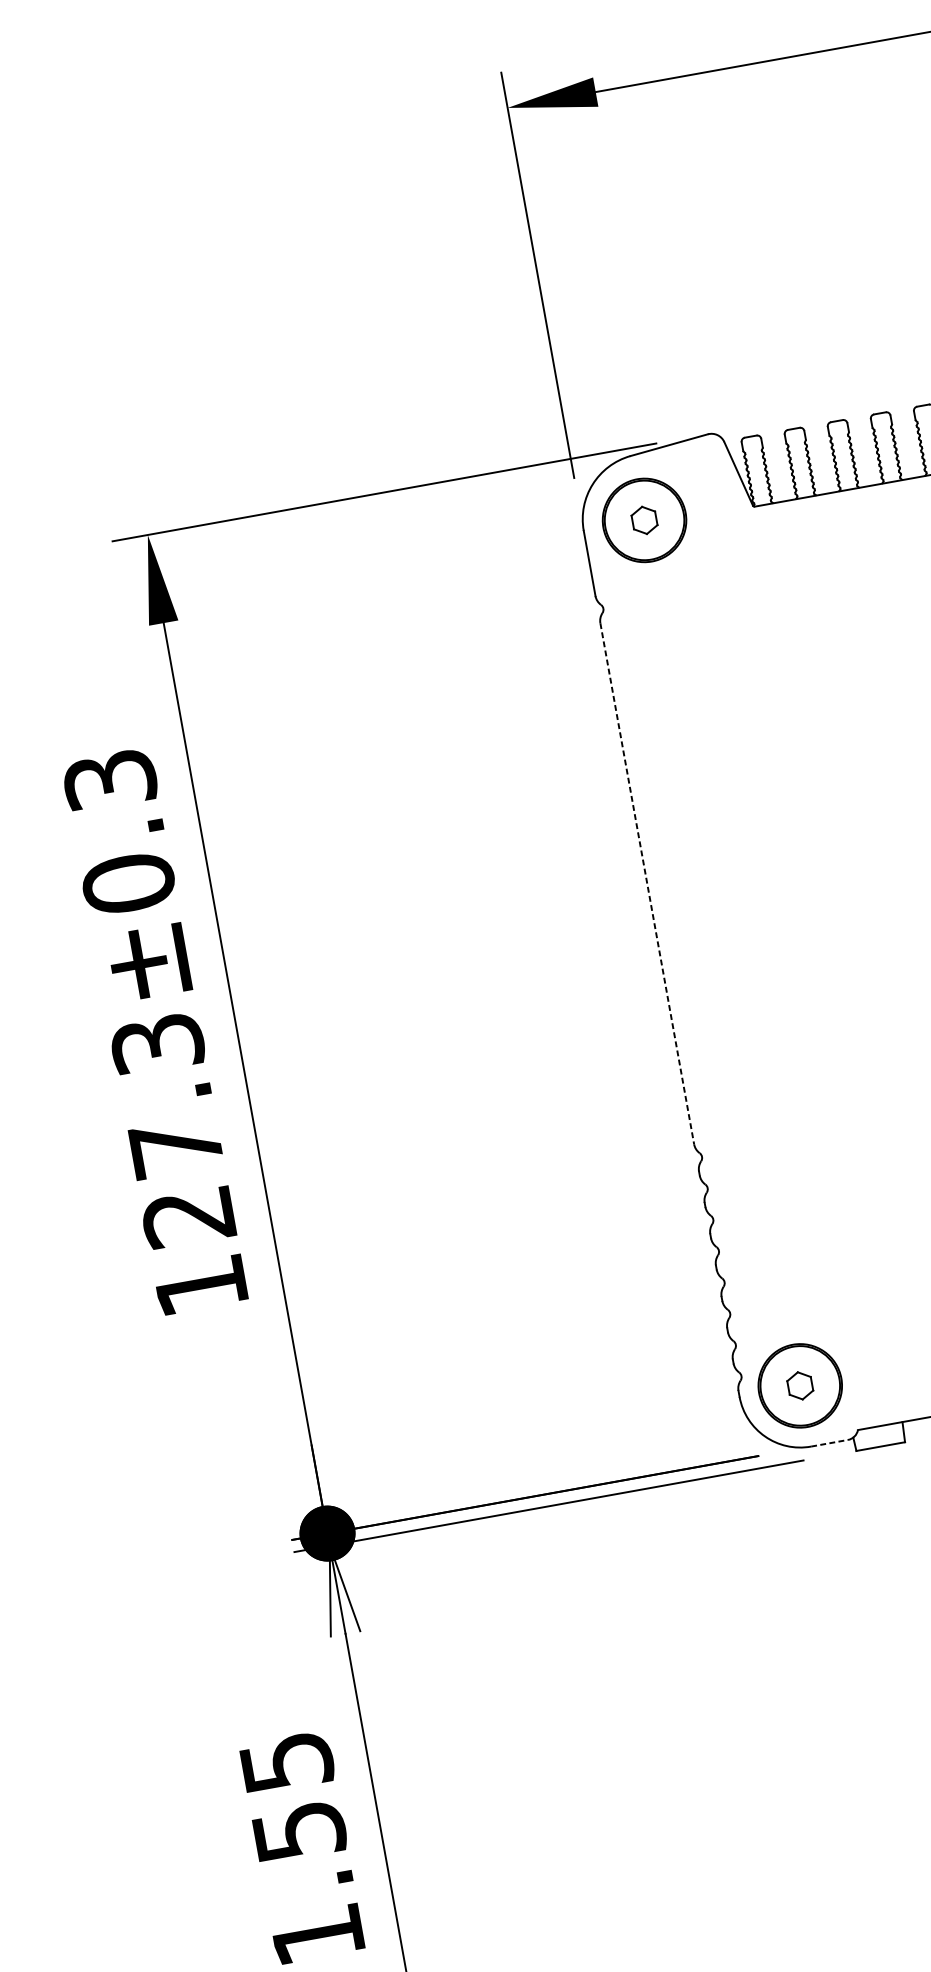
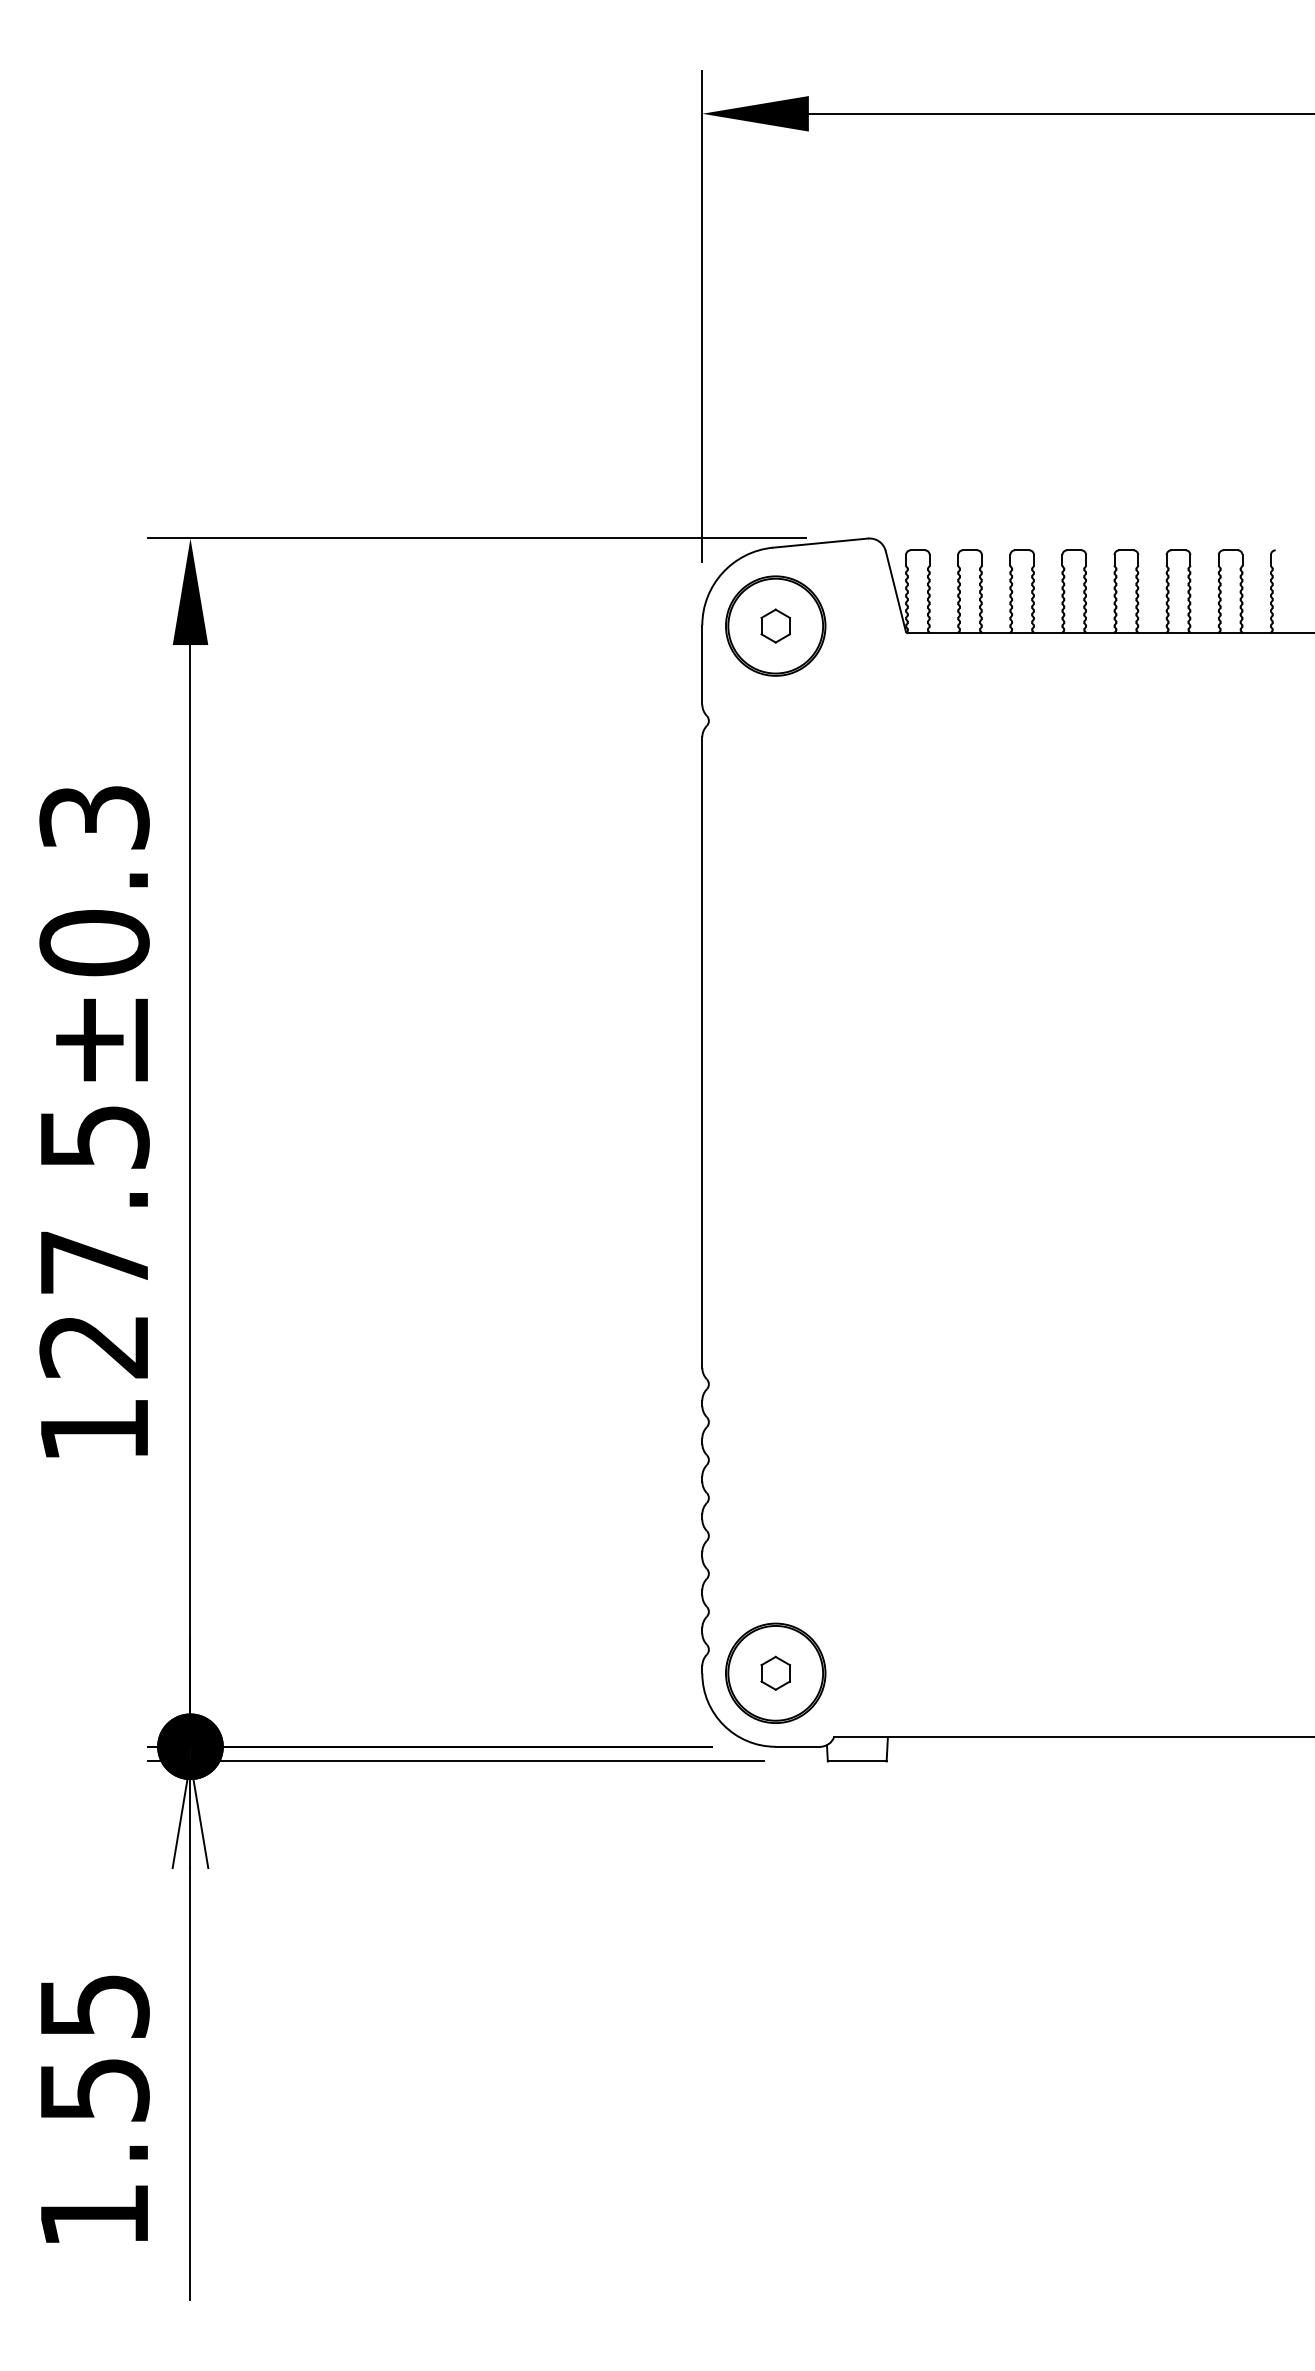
line: (647, 884) -> (702, 1053), dashed -> solid
text: (157, 1043) -> (94, 1136), 127.3±0.3 -> 127.5±0.3
line: (829, 1442) -> (798, 1746), dashed -> solid

